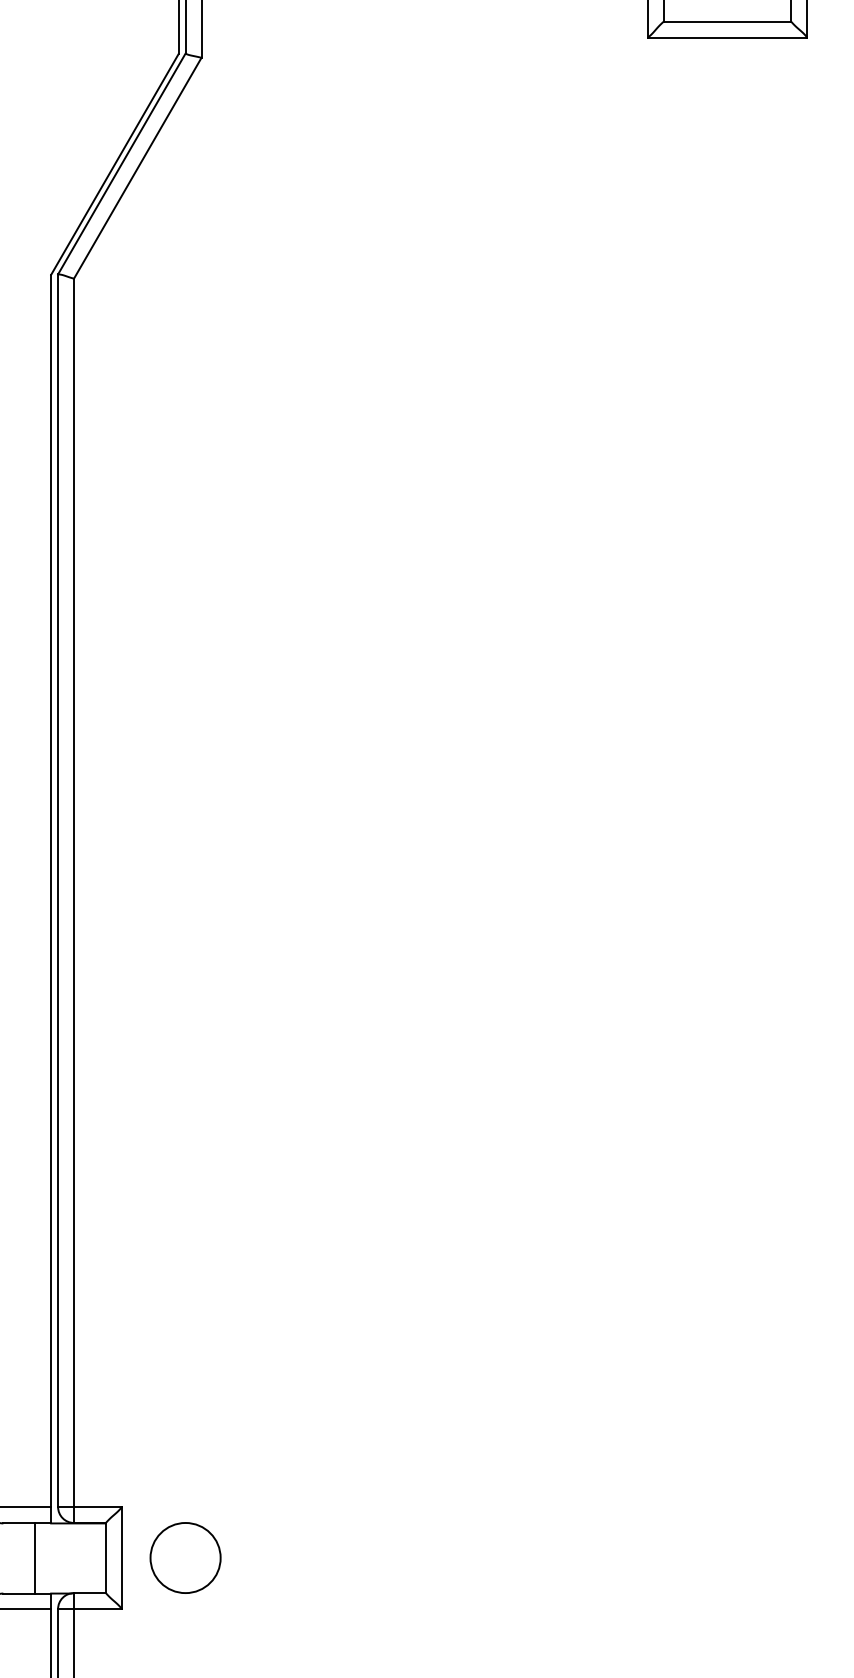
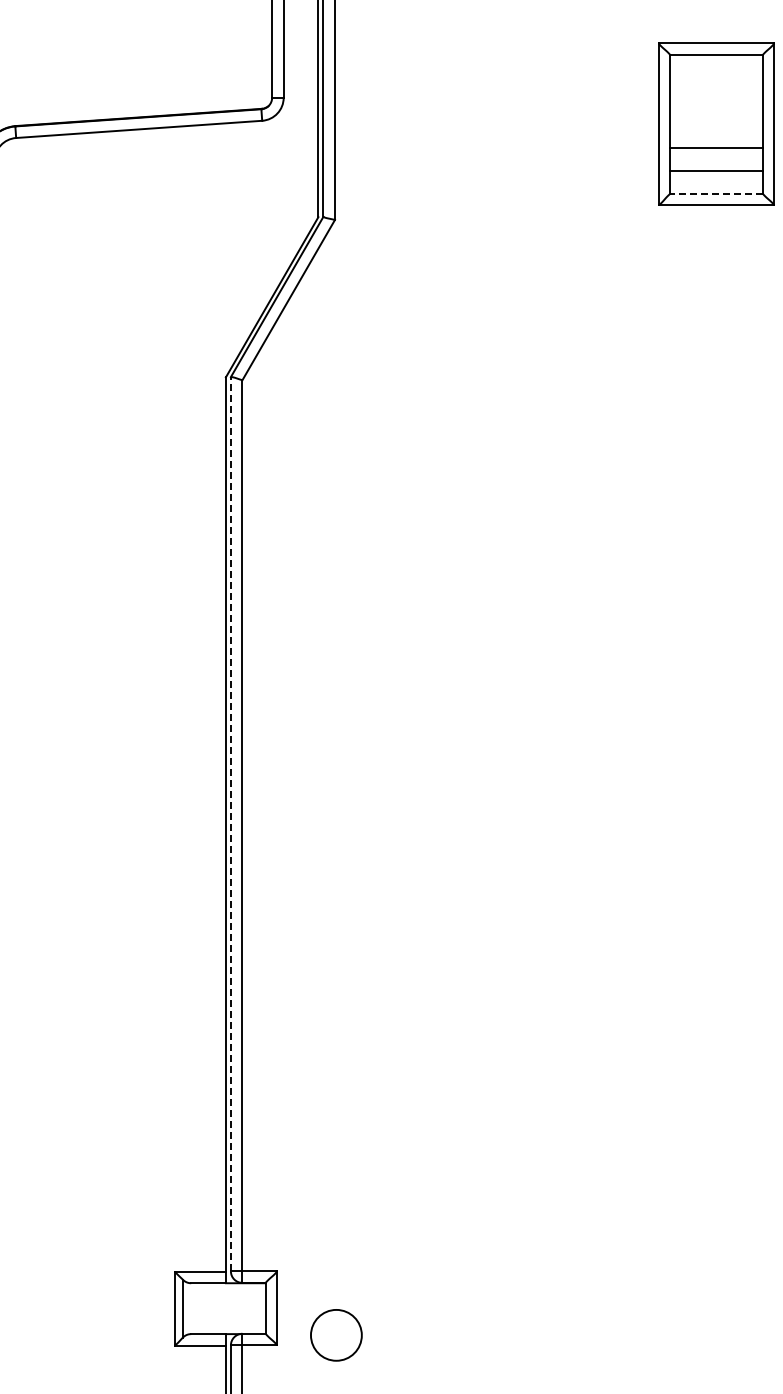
line: (727, 21) -> (716, 193), solid -> dashed
line: (57, 889) -> (230, 823), solid -> dashed
line: (35, 1558) -> (214, 1308), removed
circle: (185, 1558) -> (336, 1335), moved

